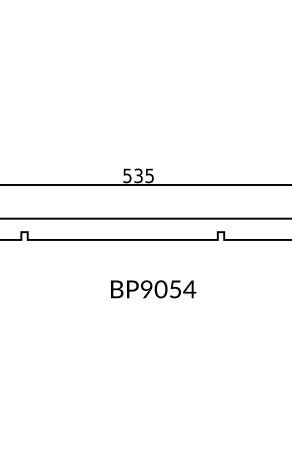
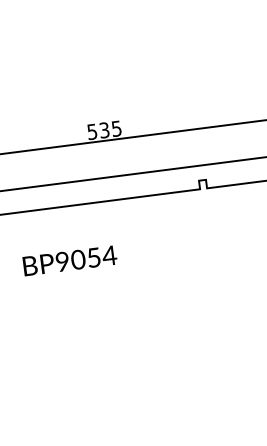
text: (153, 289) -> (70, 260), moved

